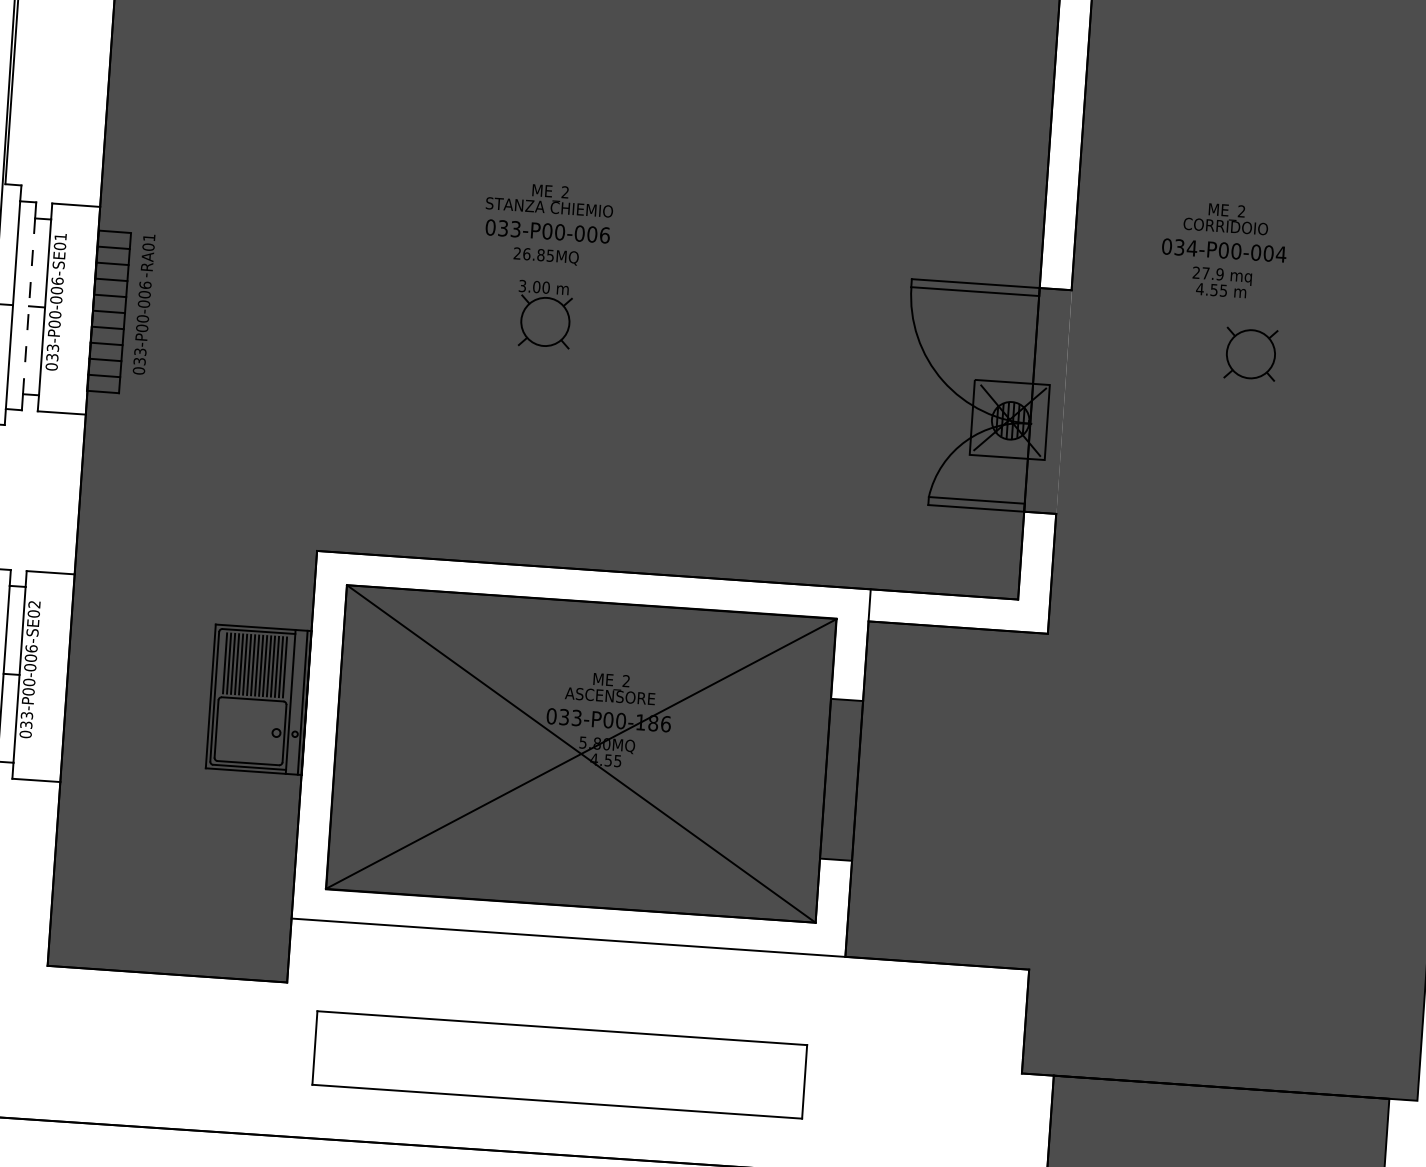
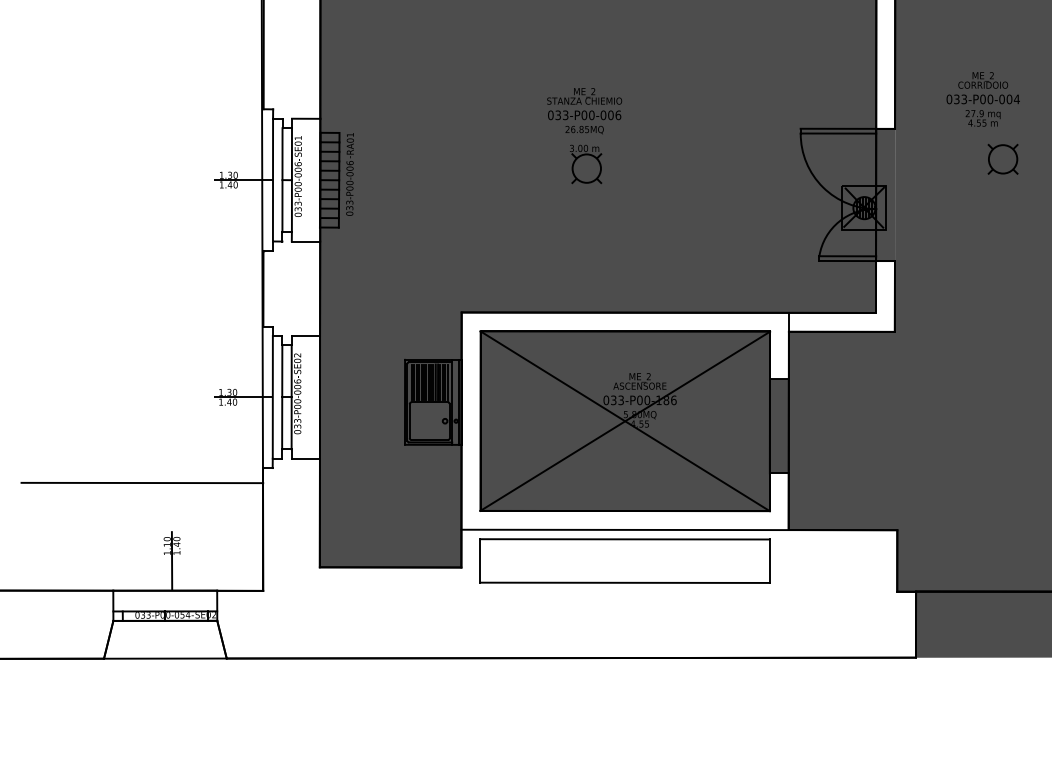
text: (1190, 246) -> (963, 98), 034-P00-004 -> 033-P00-004
line: (29, 306) -> (282, 180), dashed -> solid
part: (558, 1063) -> (624, 560), moved

